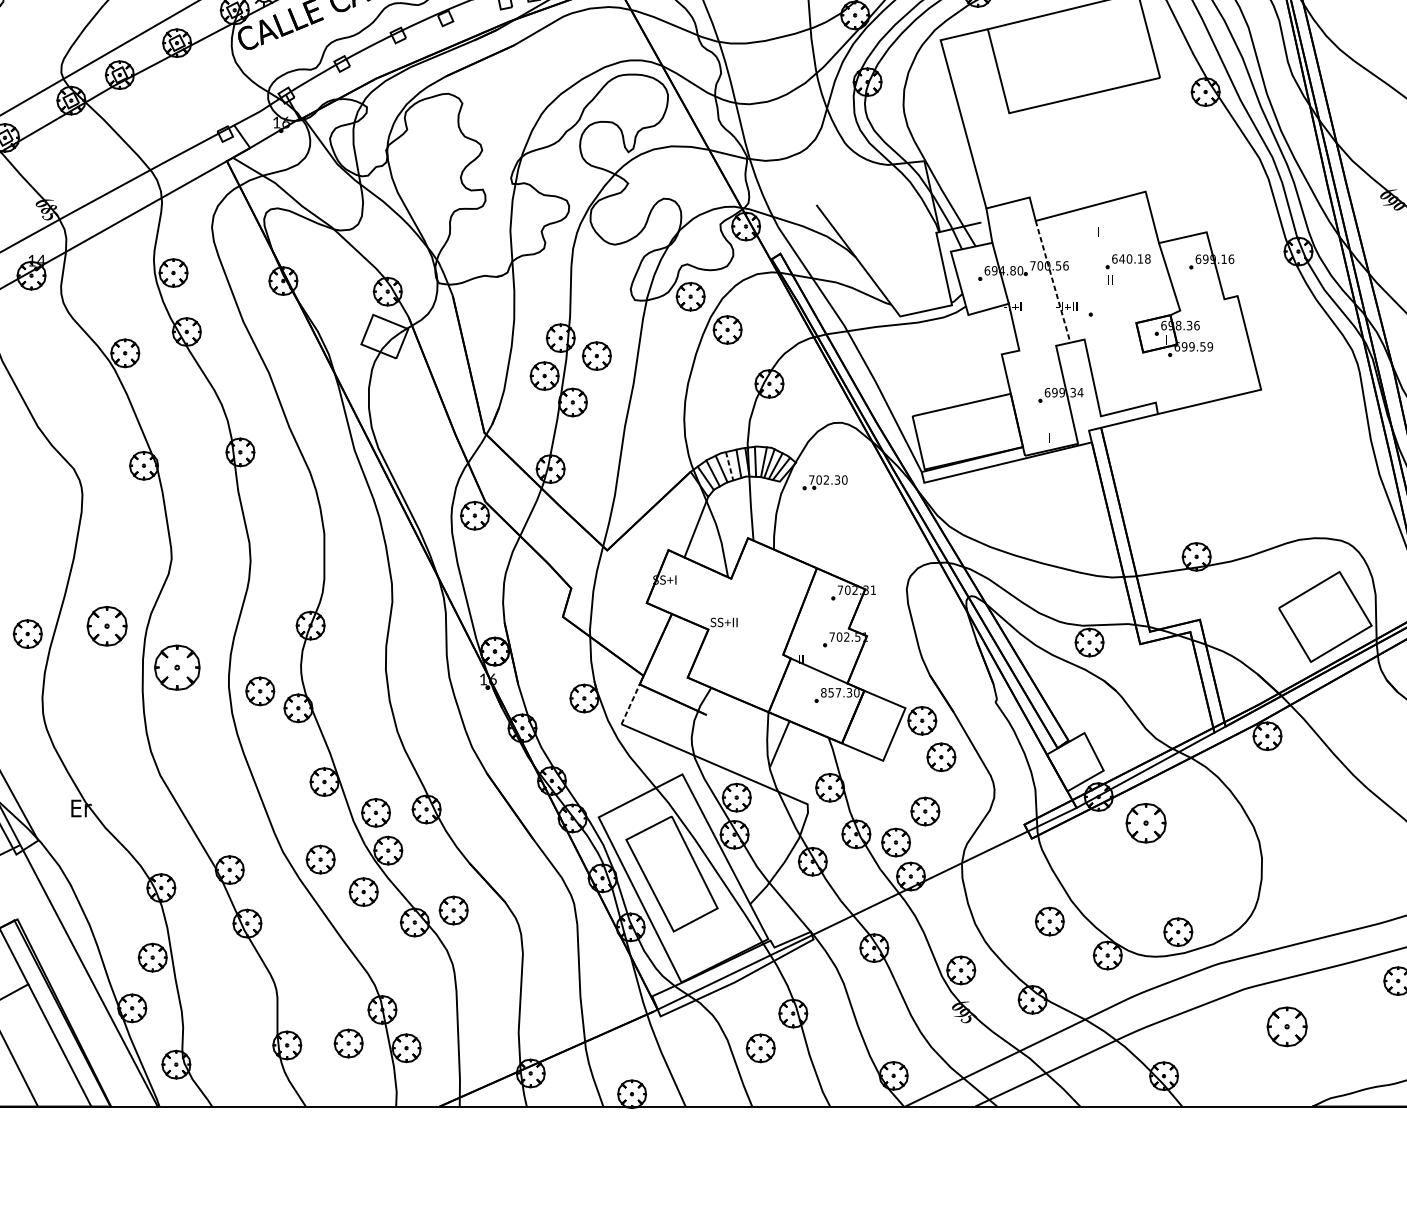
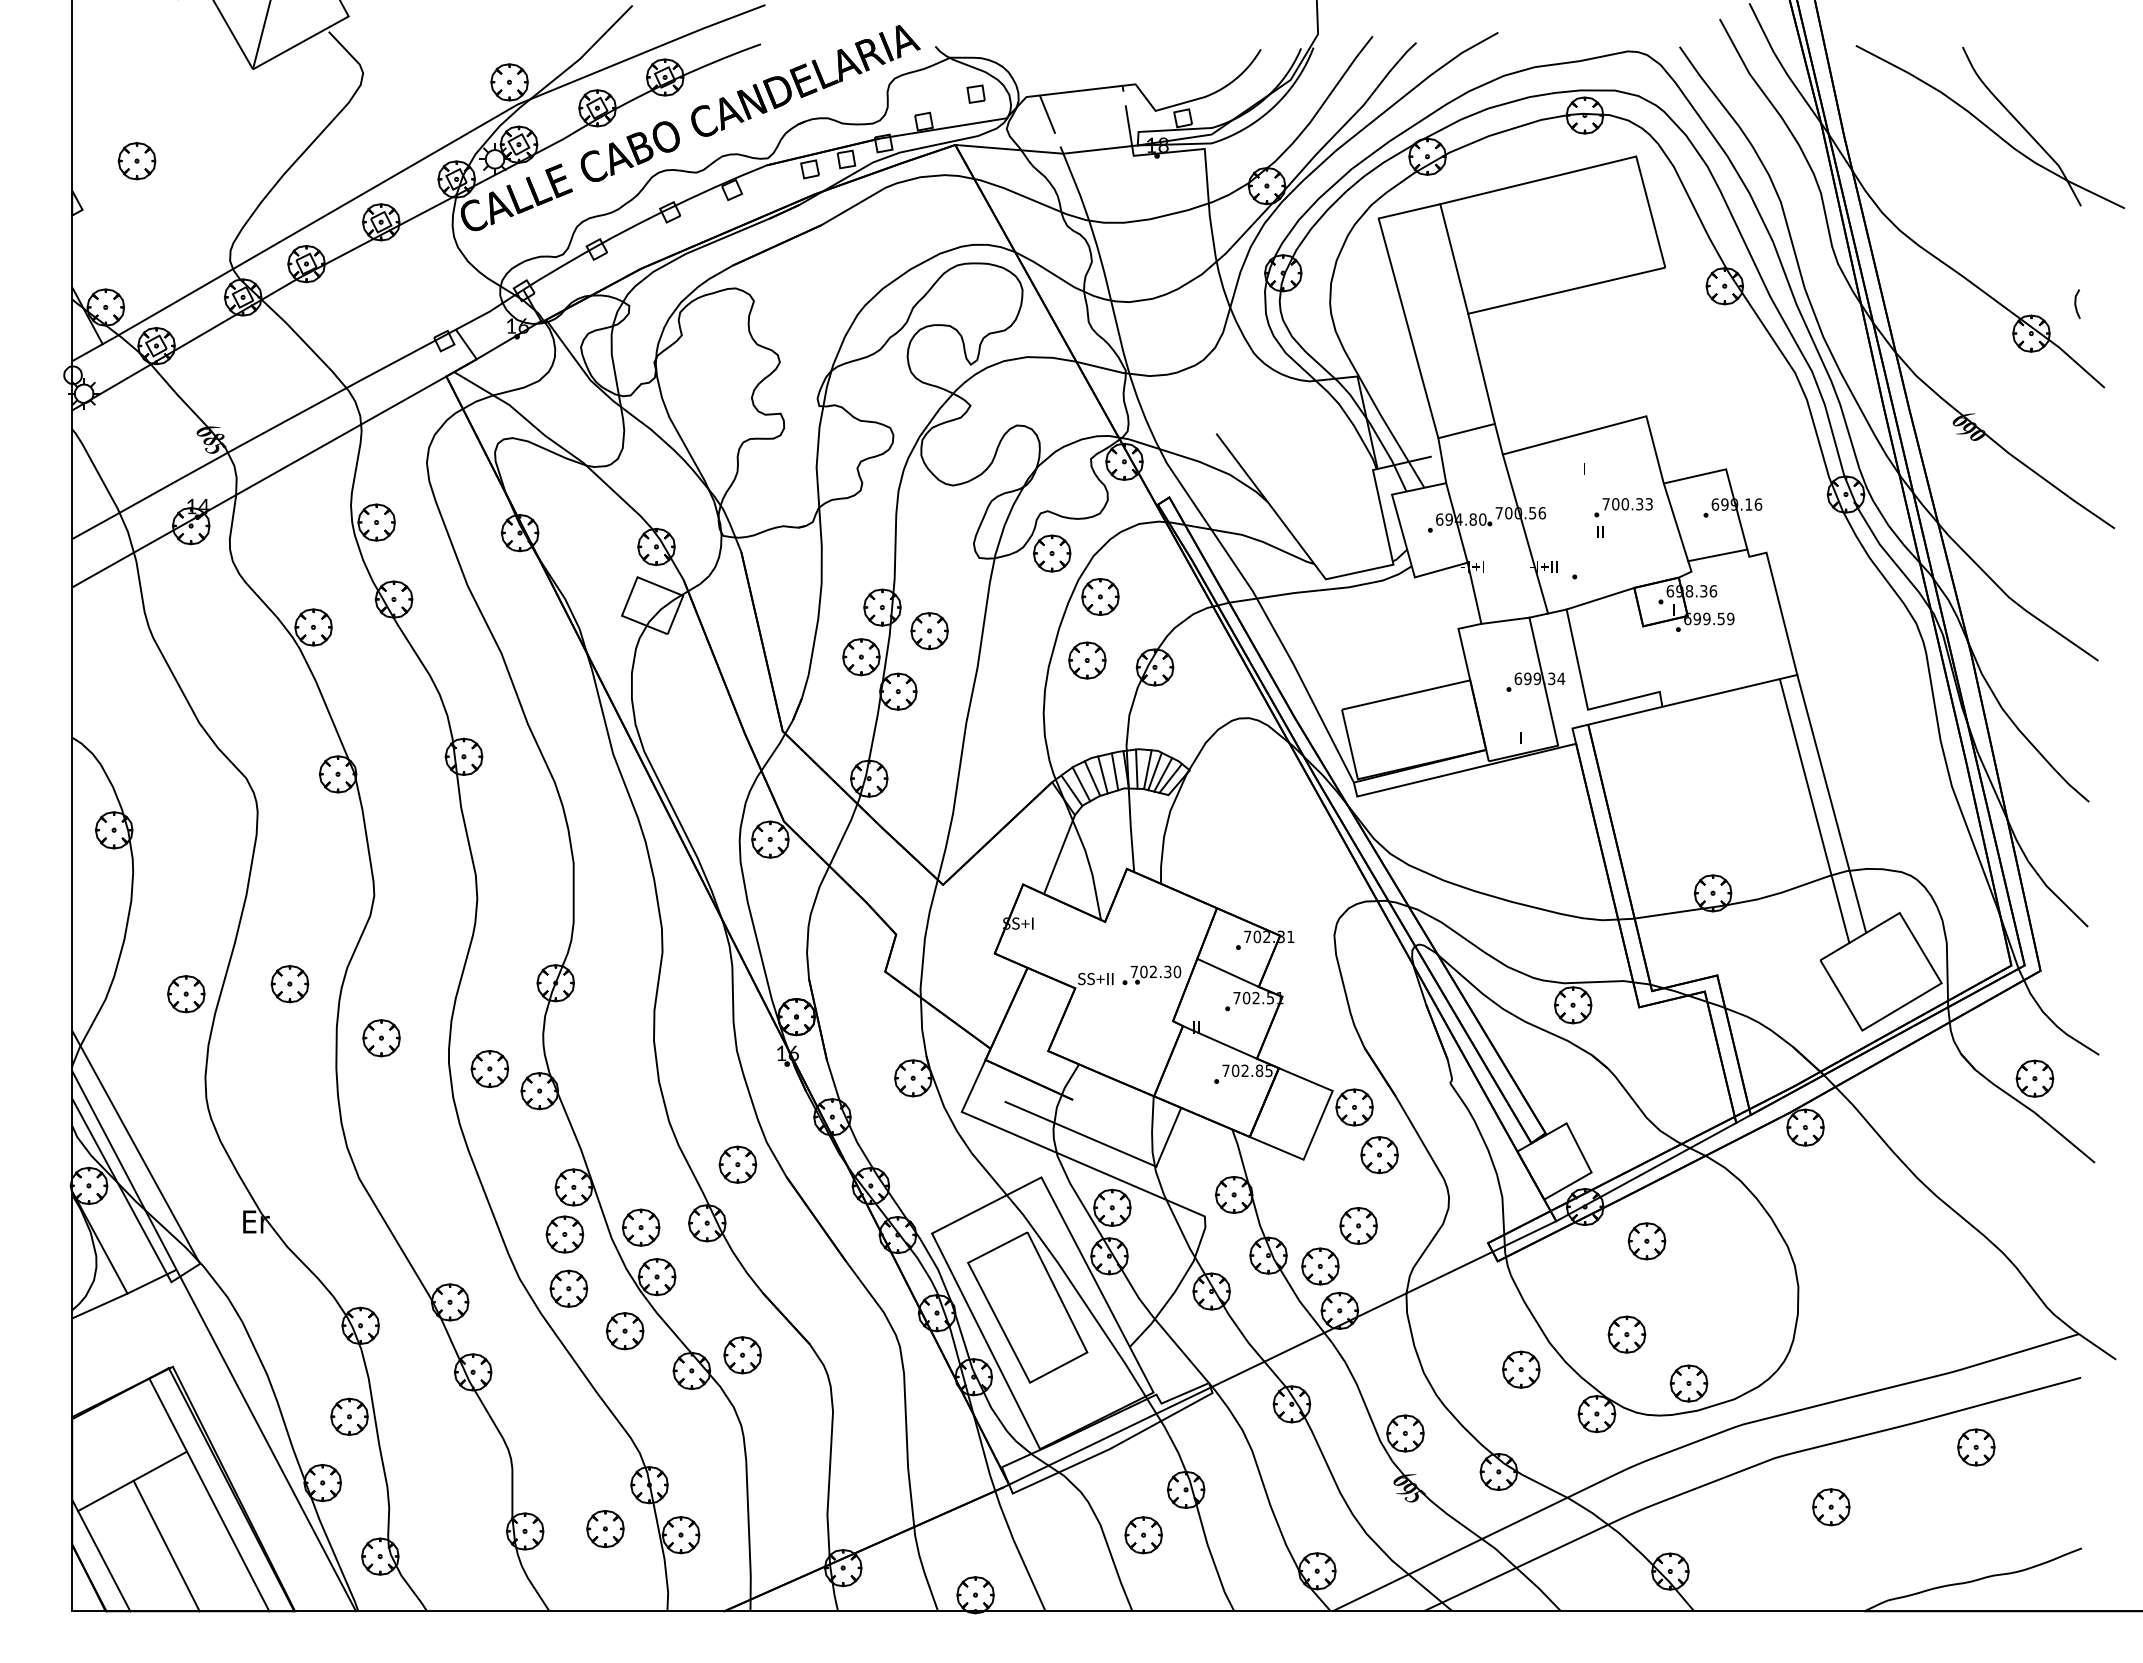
line: (1019, 155) -> (1481, 368), added
text: (1131, 259) -> (1627, 504), 640.18 -> 700.33
line: (1053, 282) -> (1525, 534), dashed -> solid
line: (1200, 298) -> (1717, 555), added
line: (1110, 331) -> (1600, 598), added
line: (1037, 348) -> (1505, 620), added
part: (717, 378) -> (1087, 660), added
line: (730, 466) -> (1103, 775), dashed -> solid
part: (824, 481) -> (1151, 974), moved
line: (1287, 488) -> (1831, 803), added
line: (1274, 494) -> (1814, 811), added
line: (824, 617) -> (1227, 972), added
part: (106, 626) -> (289, 984), size x0.71
part: (177, 668) -> (381, 1038), size x0.62
text: (840, 692) -> (1247, 1070), 857.30 -> 702.85
line: (630, 704) -> (973, 1085), dashed -> solid
line: (712, 740) -> (1080, 1133), added
part: (449, 764) -> (737, 1164), added
part: (317, 818) -> (564, 1234), added
part: (1145, 823) -> (1646, 1241), size x0.71
part: (1130, 894) -> (1626, 1334), added
part: (1287, 1027) -> (1831, 1507), size x0.71

